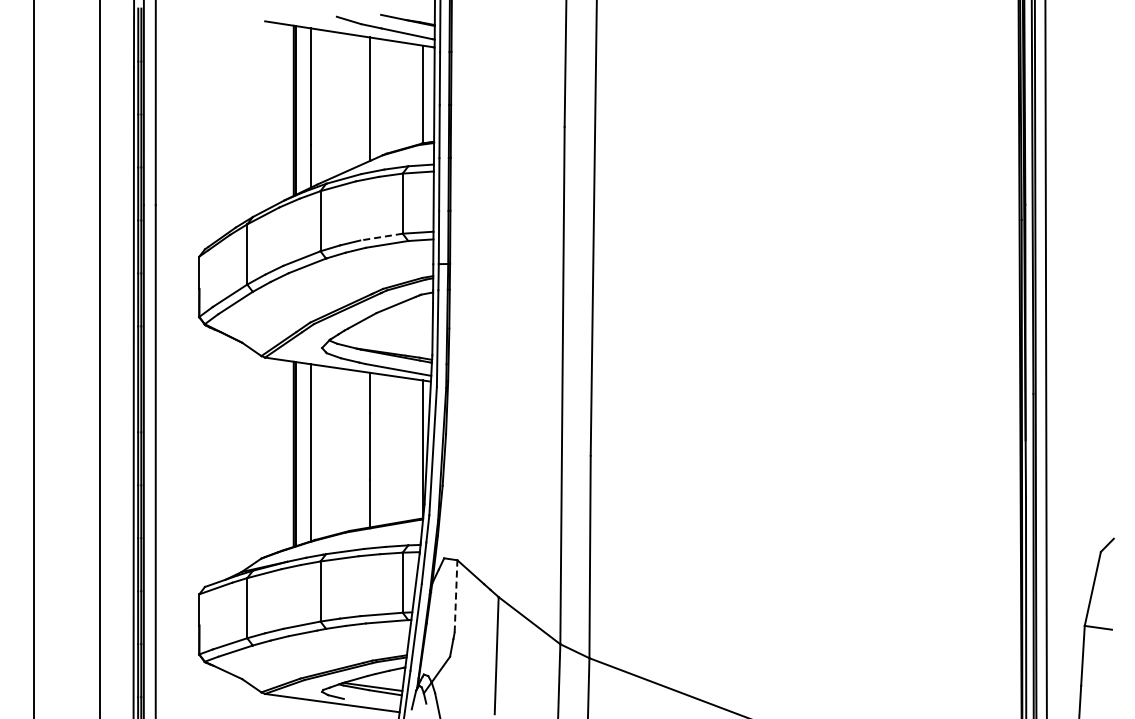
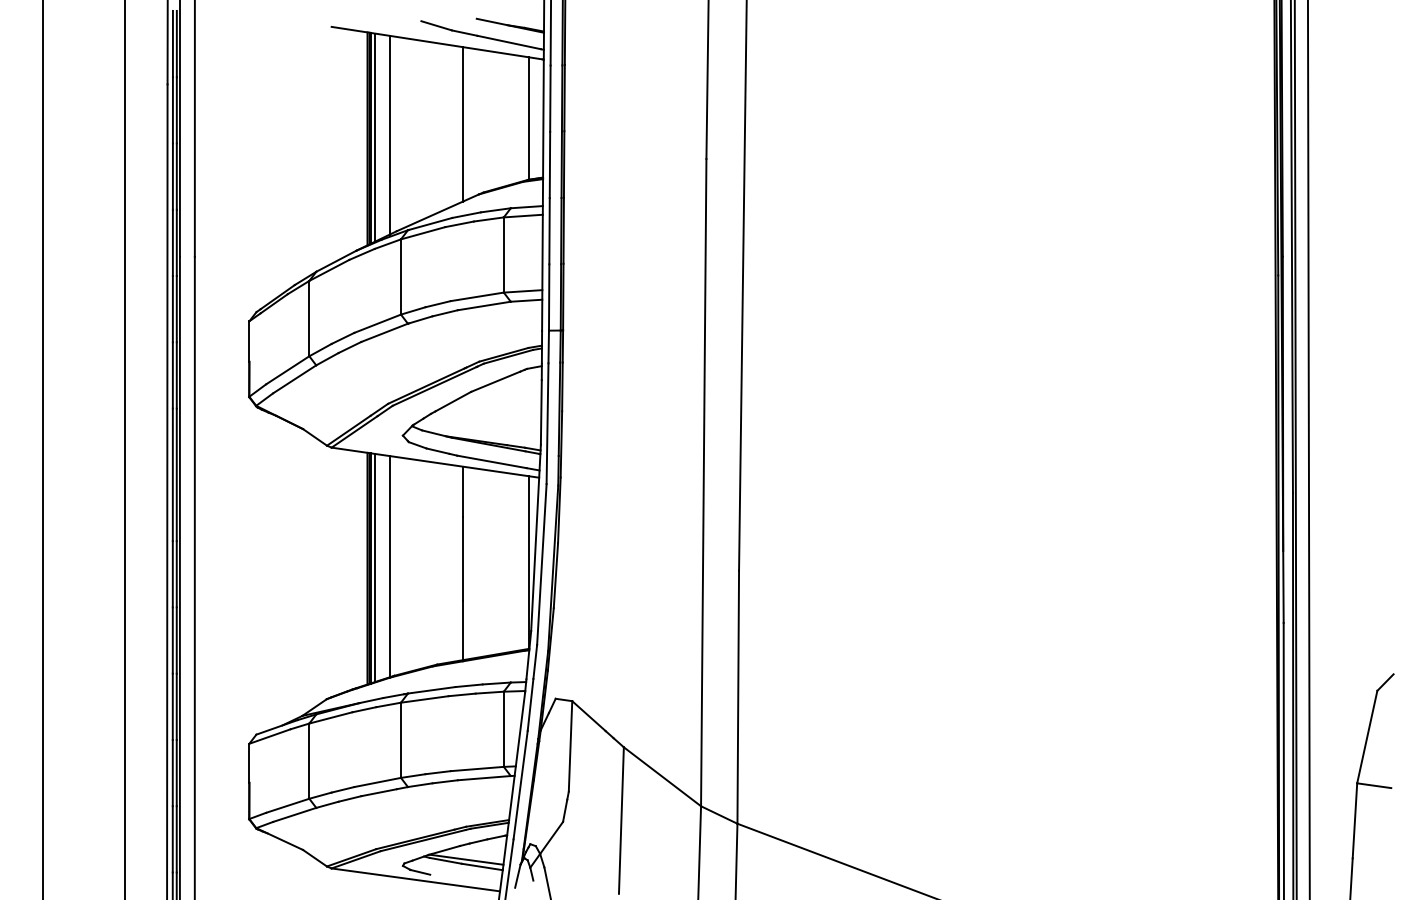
line: (299, 109) -> (374, 137), added
line: (381, 237) -> (477, 297), dashed -> solid
line: (299, 453) -> (374, 567), added
line: (456, 595) -> (571, 745), dashed -> solid

